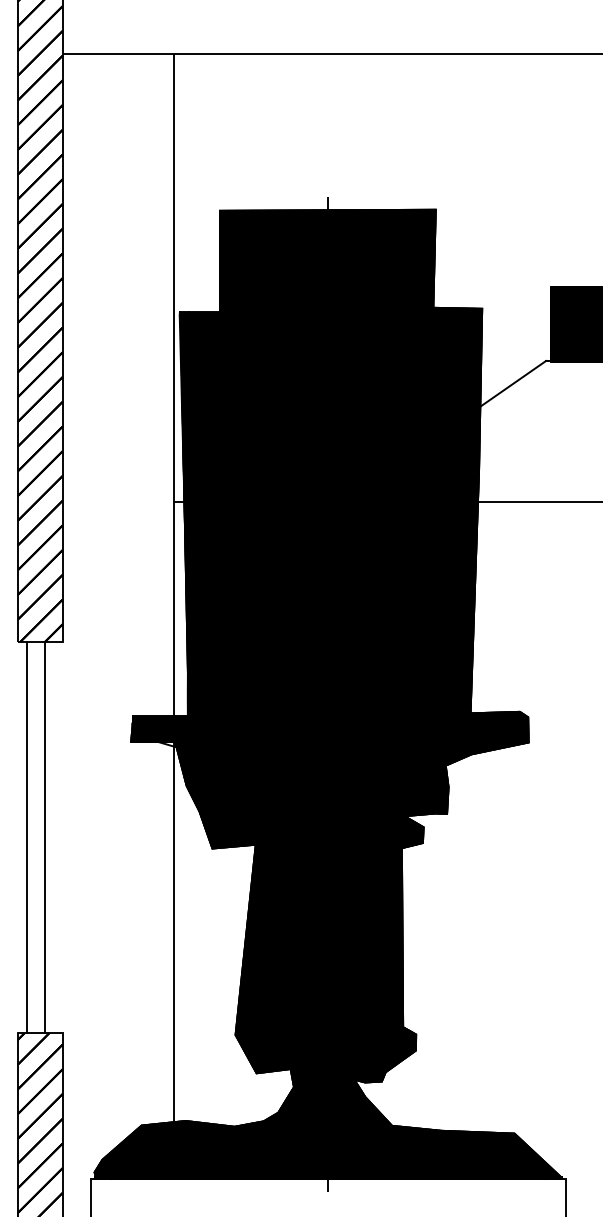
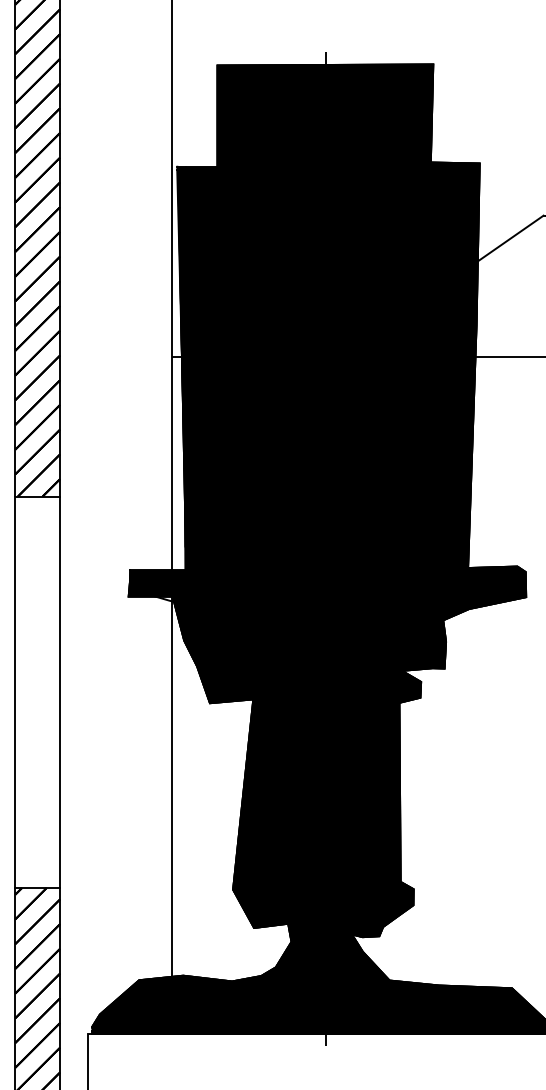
line: (26, 837) -> (60, 692), moved
line: (44, 837) -> (15, 692), moved

